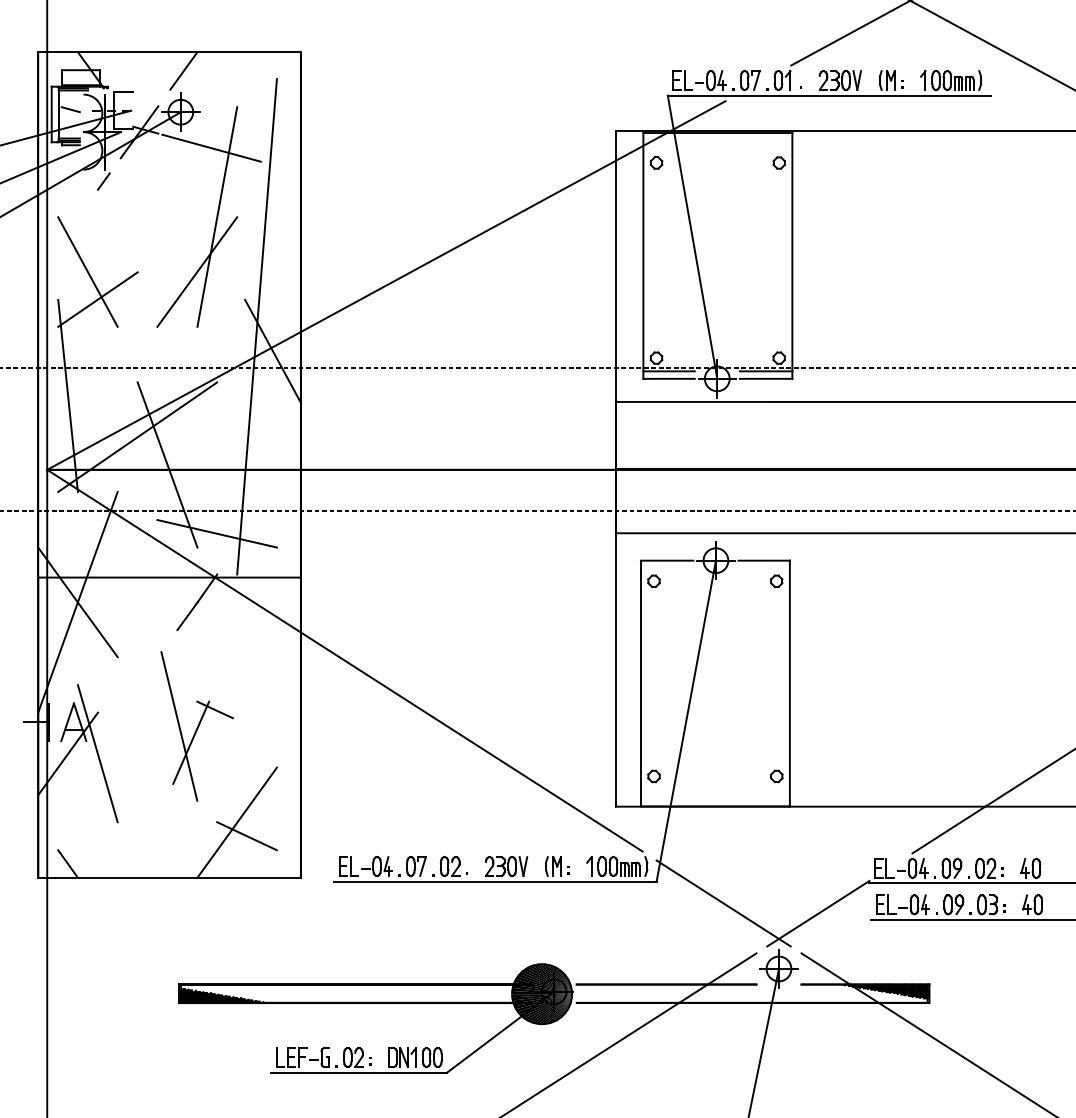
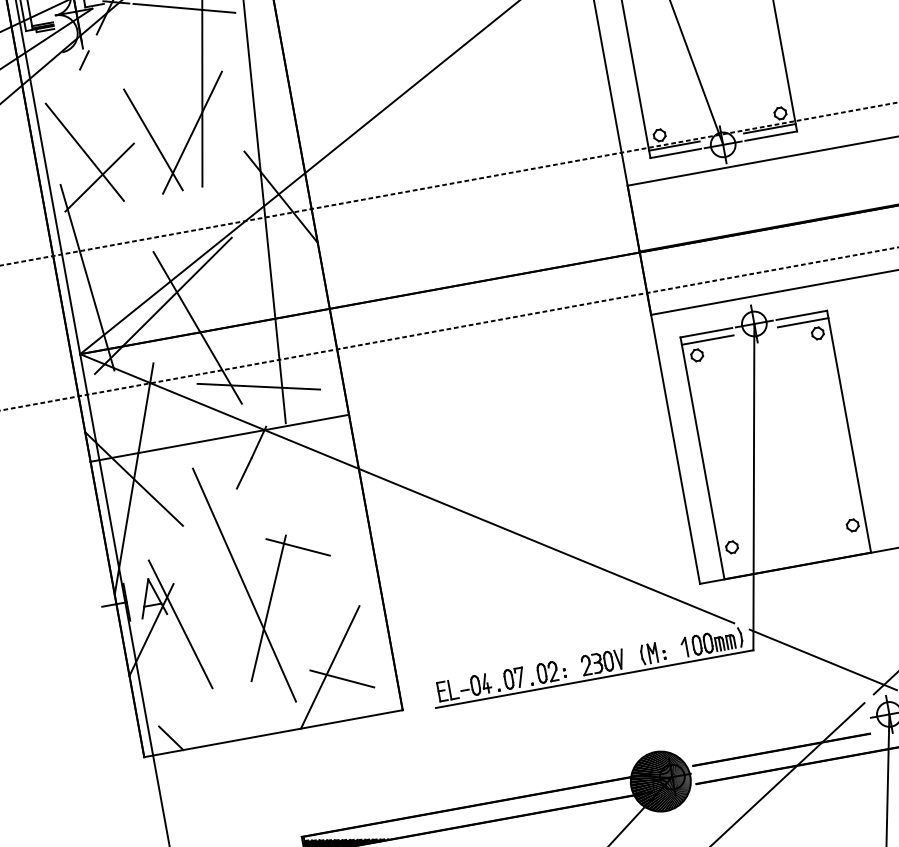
line: (157, 271) -> (153, 139), added
line: (666, 568) -> (707, 340), added
line: (763, 568) -> (802, 323), added
part: (196, 726) -> (272, 580), size x1.67

